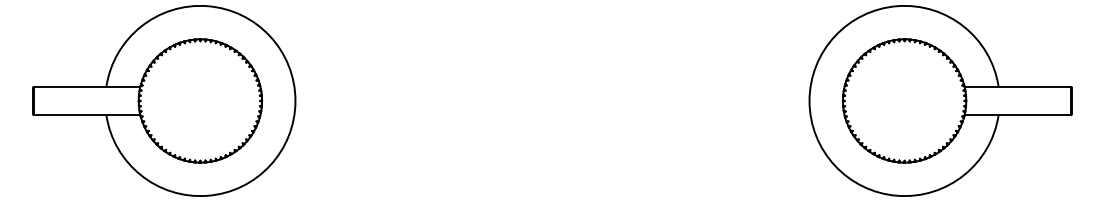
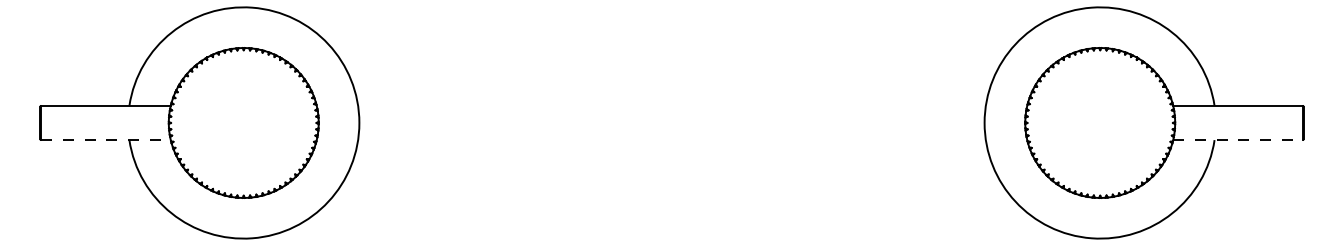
line: (87, 115) -> (106, 140), solid -> dashed
line: (1018, 115) -> (1238, 140), solid -> dashed

